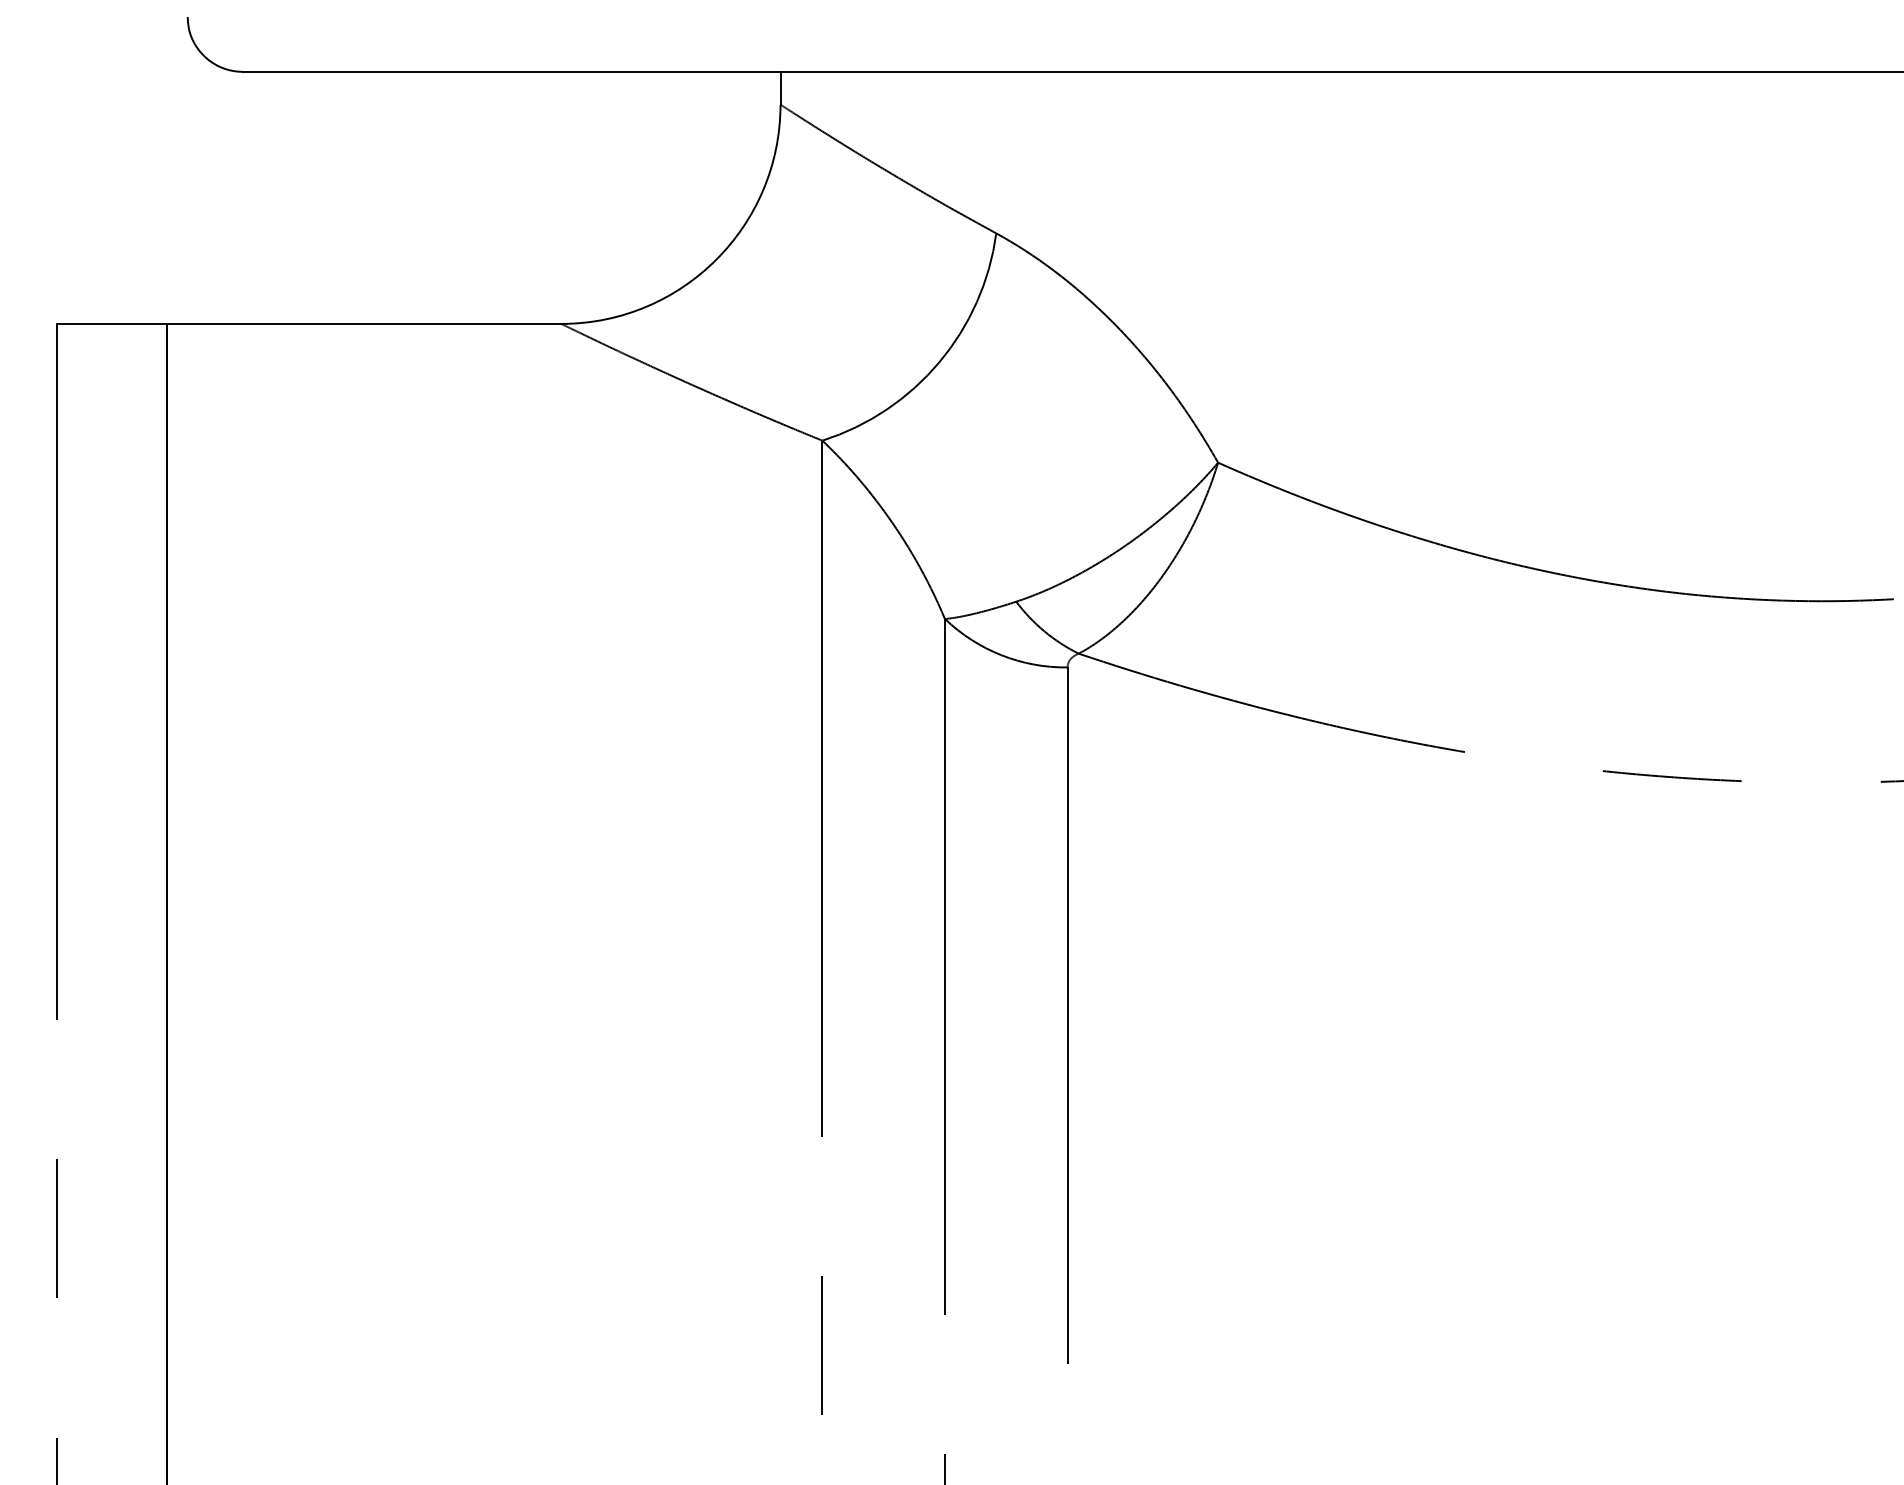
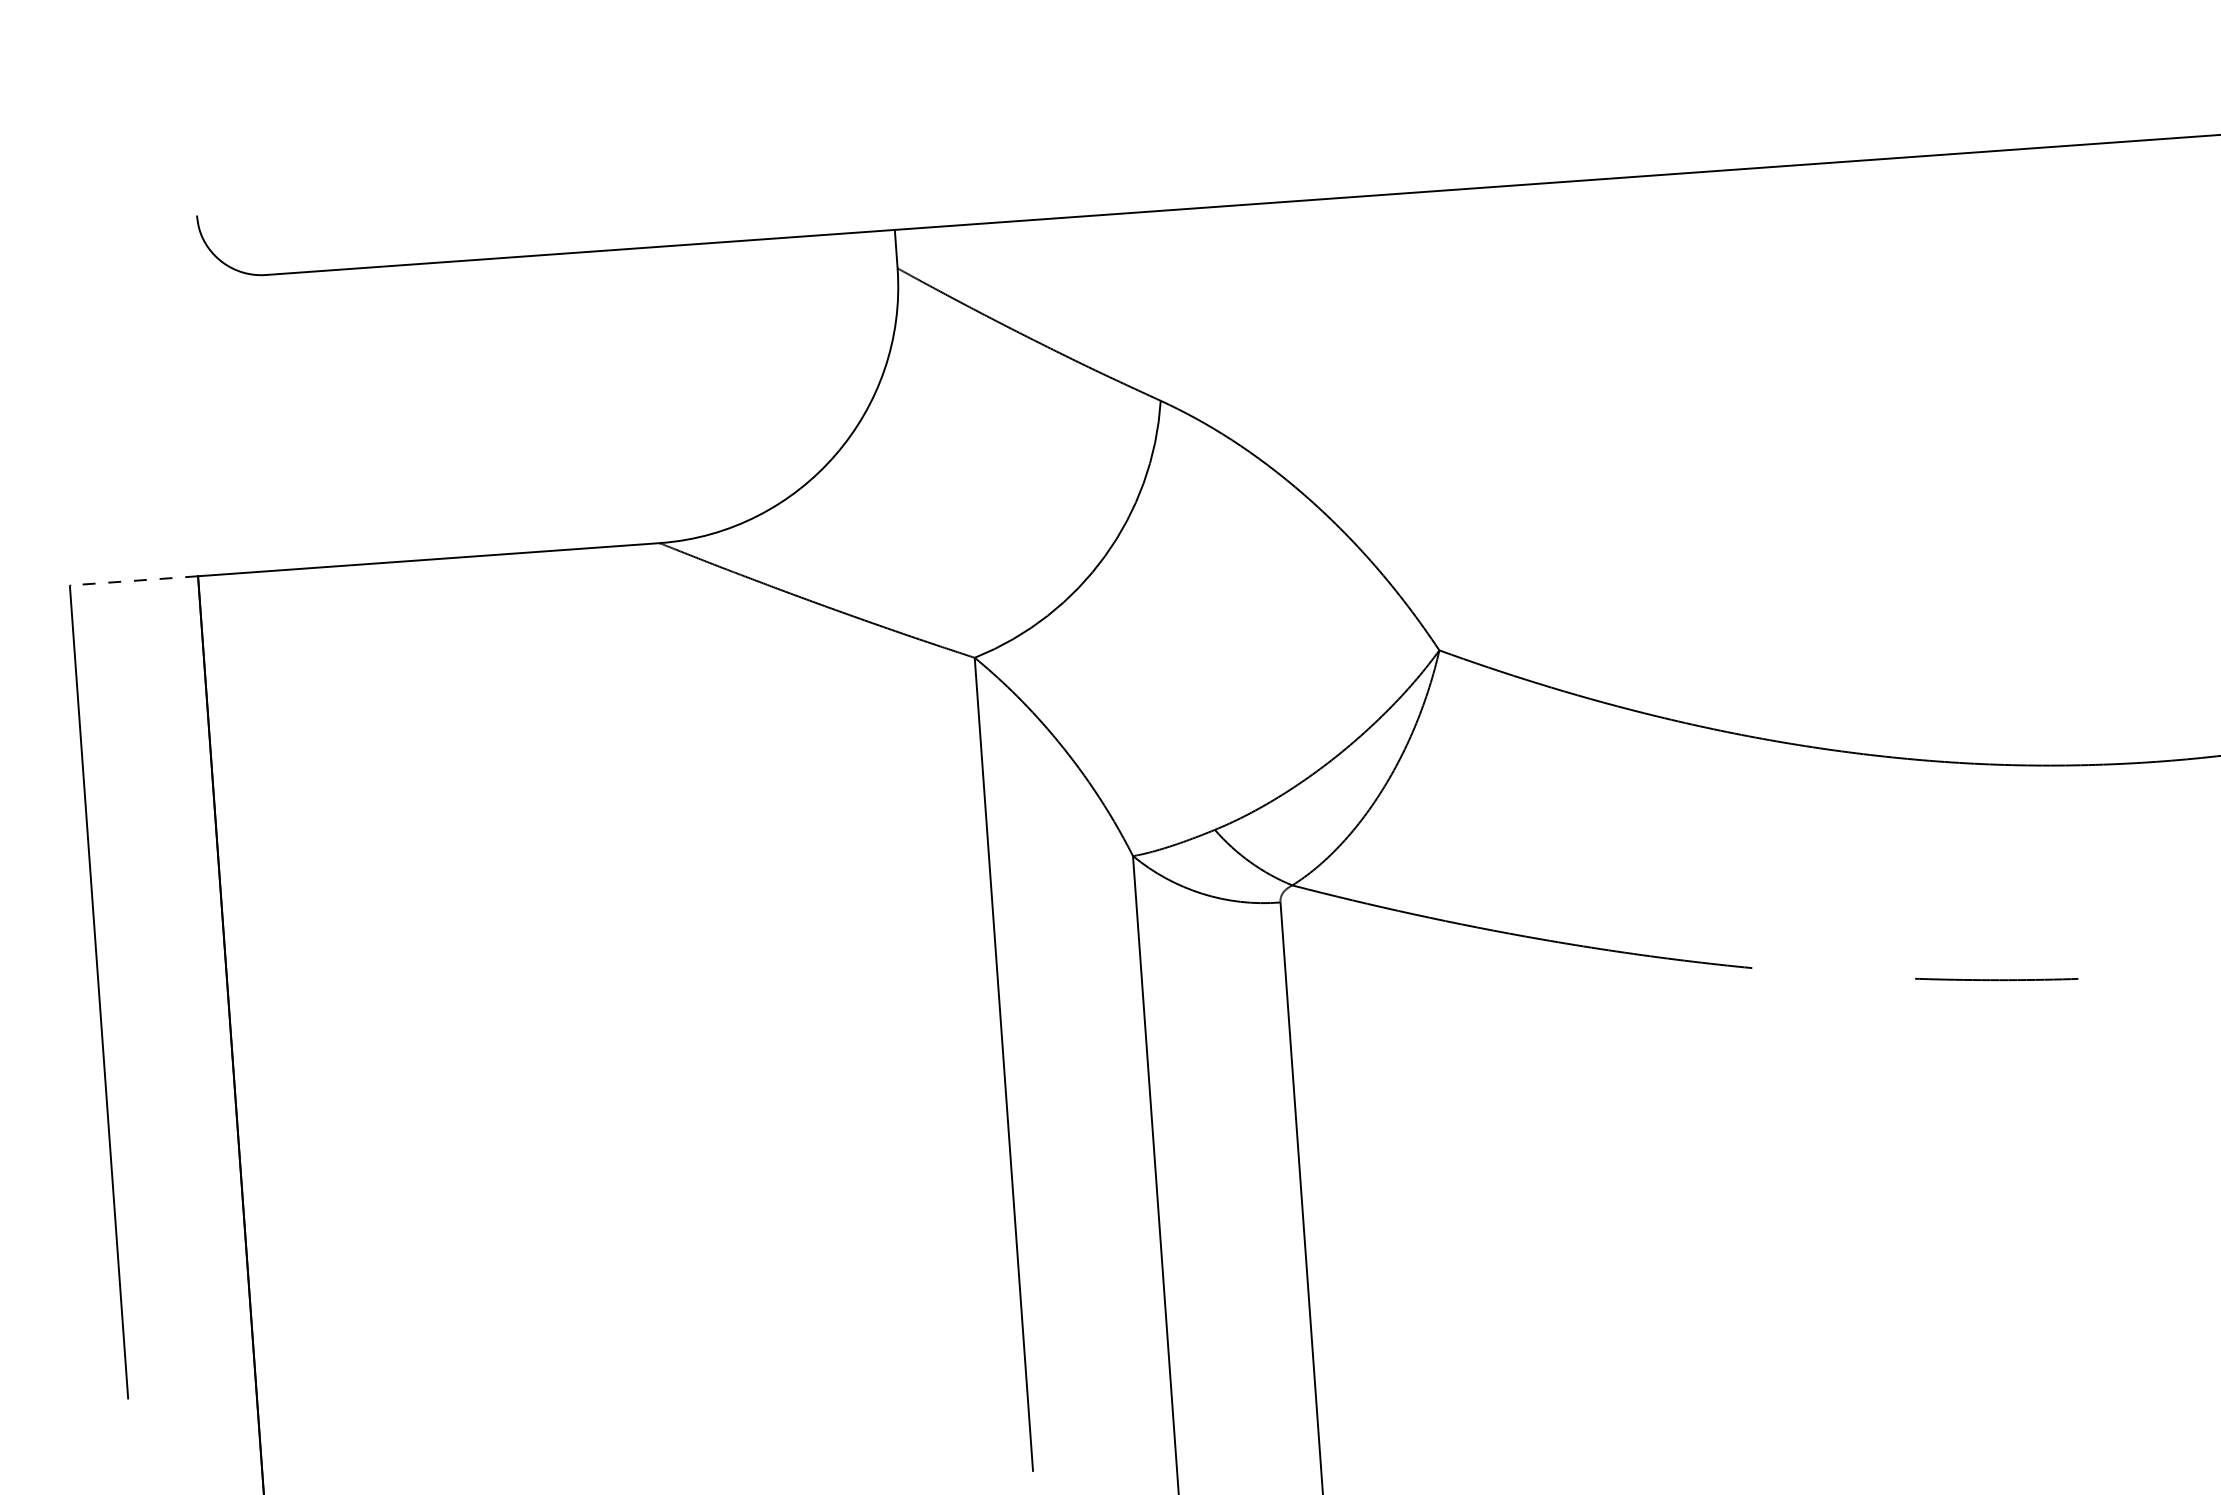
line: (111, 323) -> (133, 580), solid -> dashed

